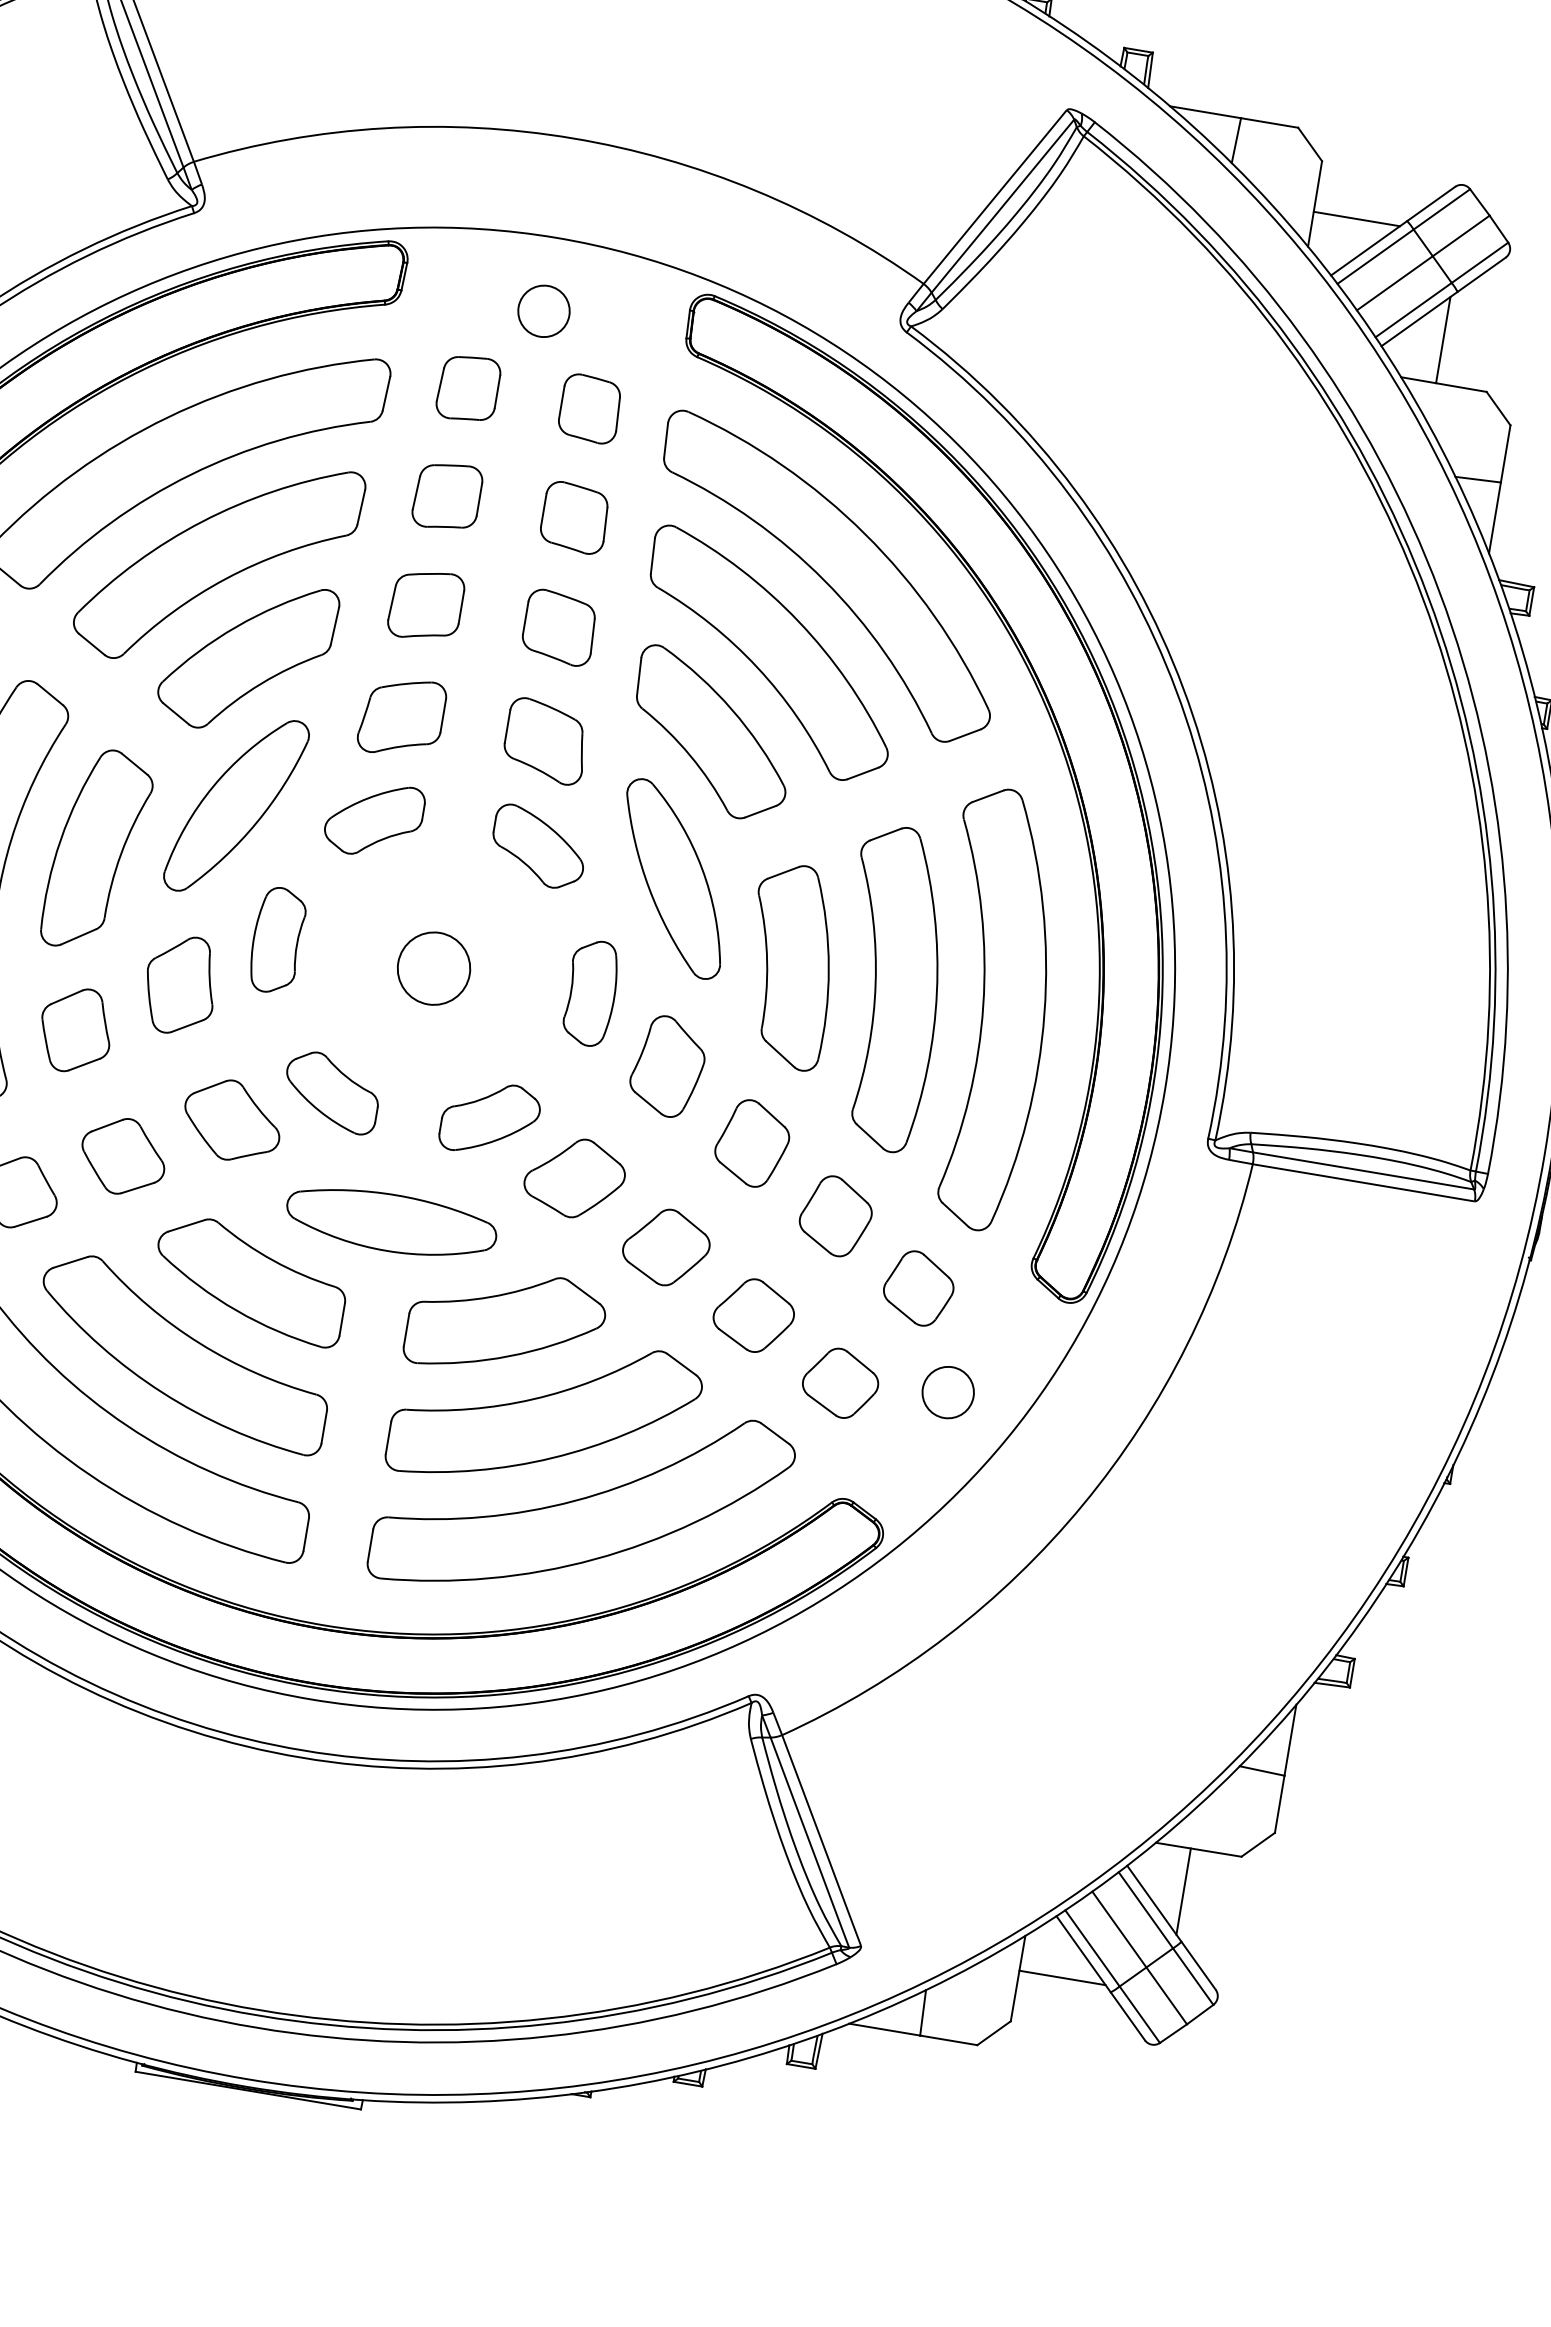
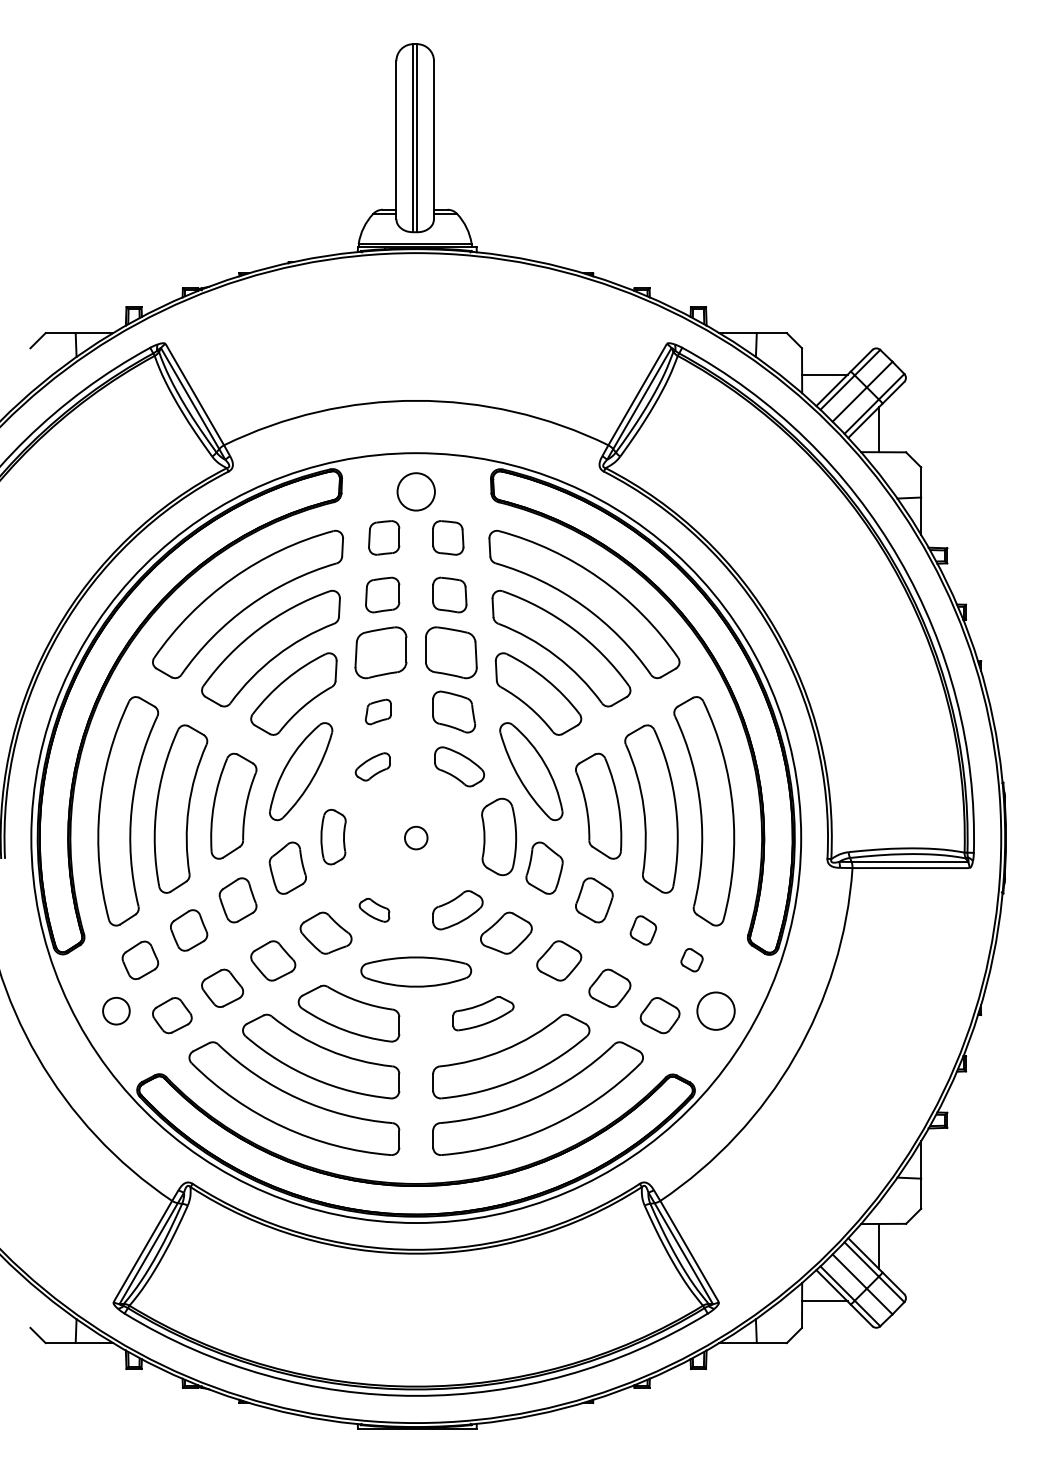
circle: (542, 310) -> (415, 491), size x1.4
part: (426, 605) -> (381, 652), size x1.4
part: (559, 627) -> (451, 652), size x1.4
part: (402, 716) -> (378, 711), size x0.6
part: (373, 818) -> (372, 766), size x0.7
circle: (434, 967) -> (416, 837), size x0.6
part: (590, 993) -> (498, 837), size x1.4
part: (331, 1092) -> (374, 910), size x0.6
part: (836, 1216) -> (643, 930), size x0.7
part: (918, 1286) -> (691, 959), size x0.6
part: (505, 1323) -> (483, 1013), size x0.6
circle: (947, 1391) -> (715, 1010), size x1.4

